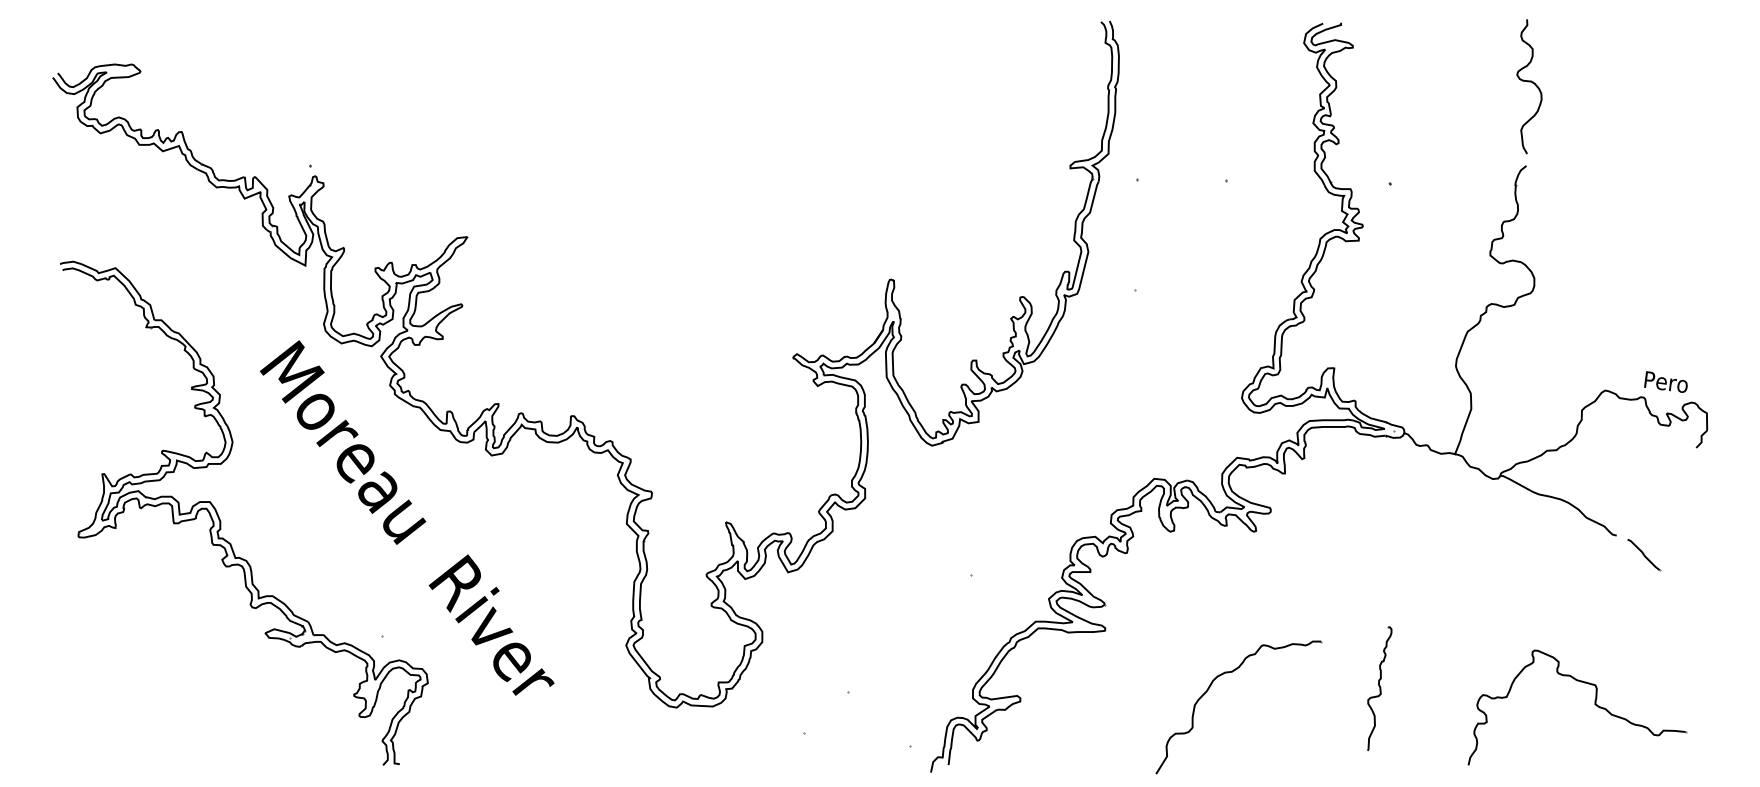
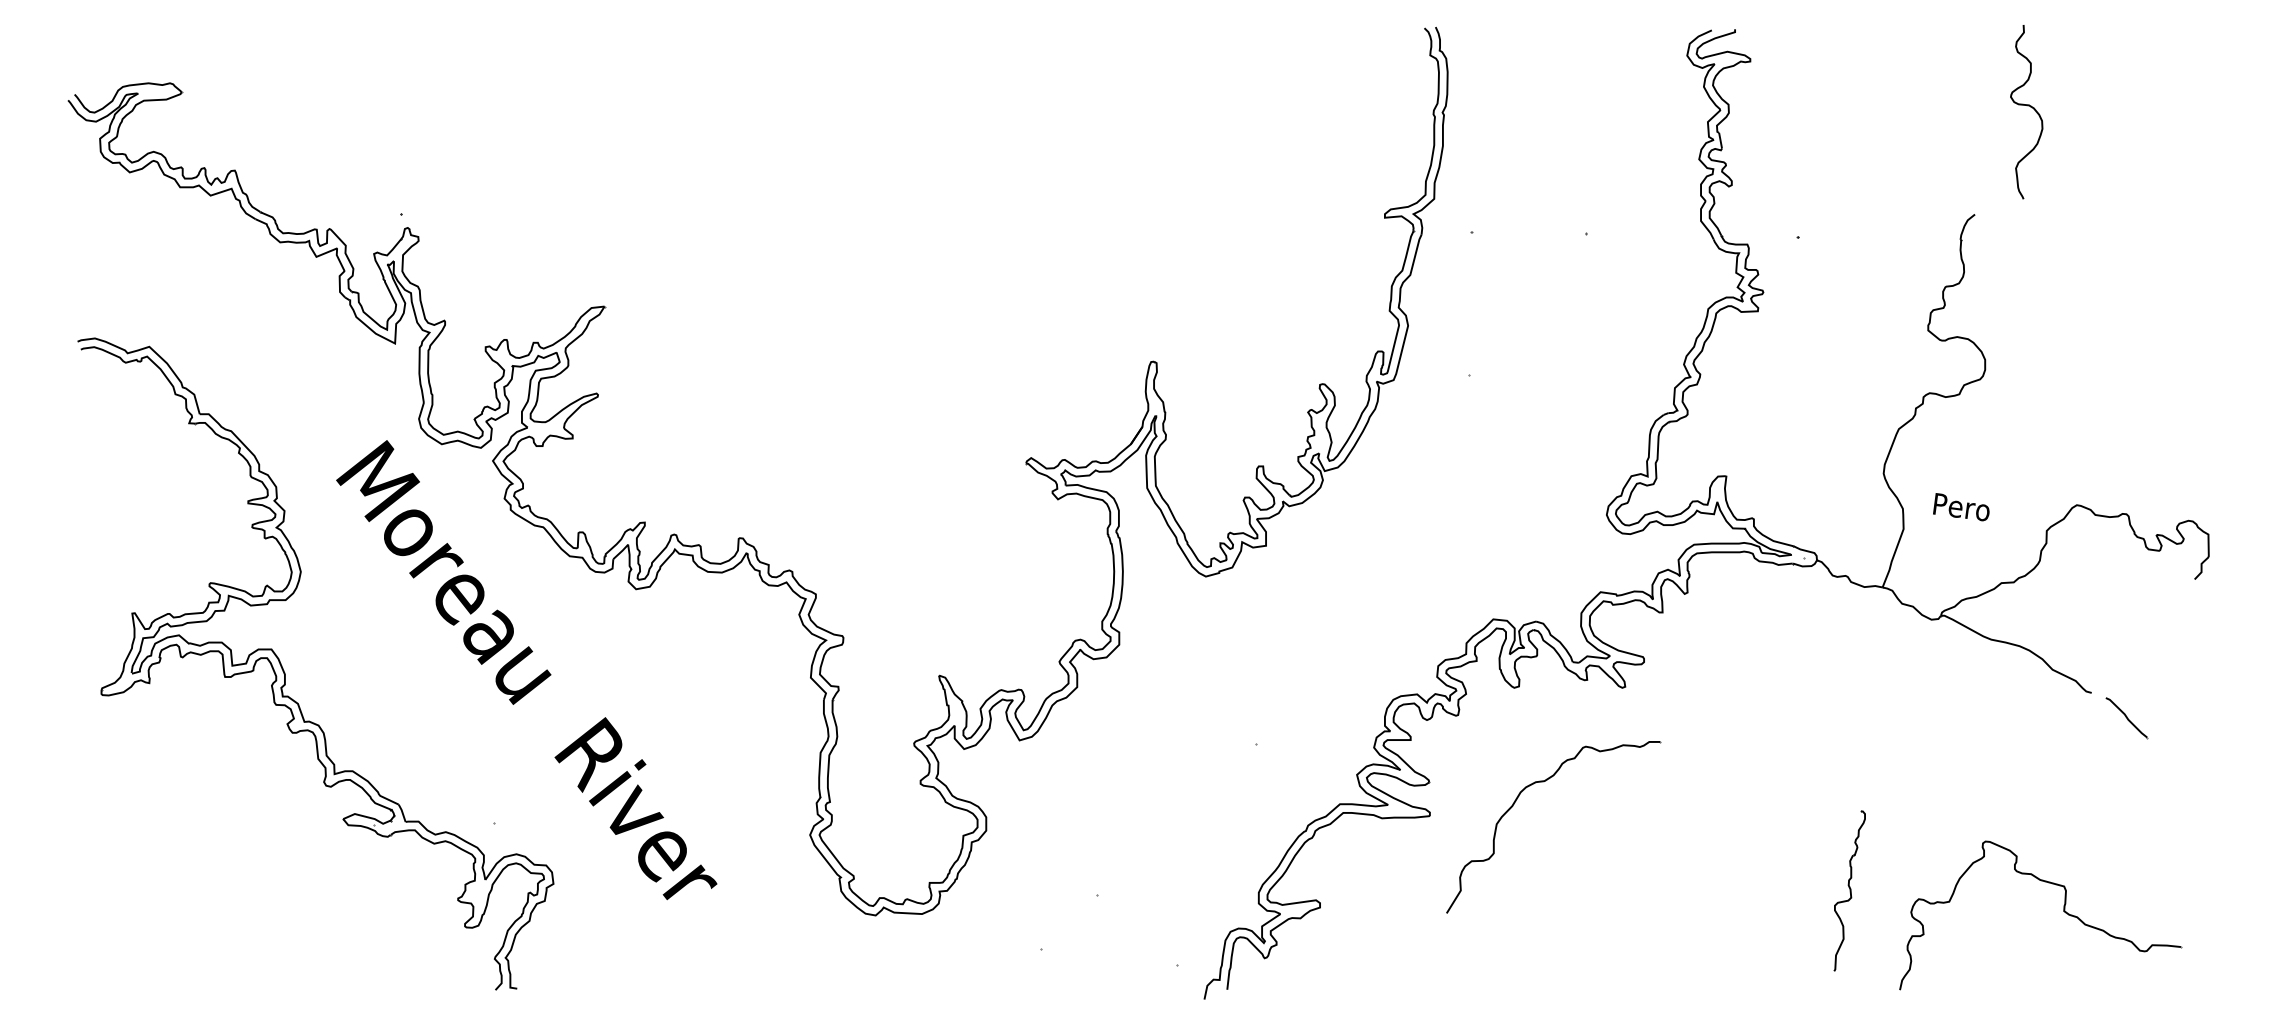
curve: (1529, 82) -> (2026, 106), moved
text: (1665, 381) -> (1960, 506), moved
part: (1210, 687) -> (1516, 801), moved
part: (1379, 688) -> (1849, 890), moved

